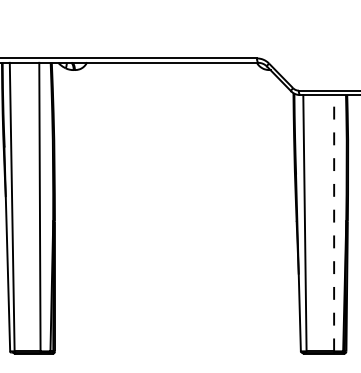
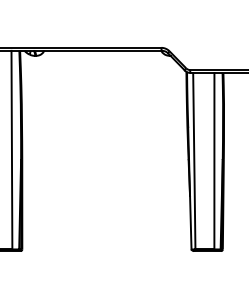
line: (334, 222) -> (214, 160), dashed -> solid

